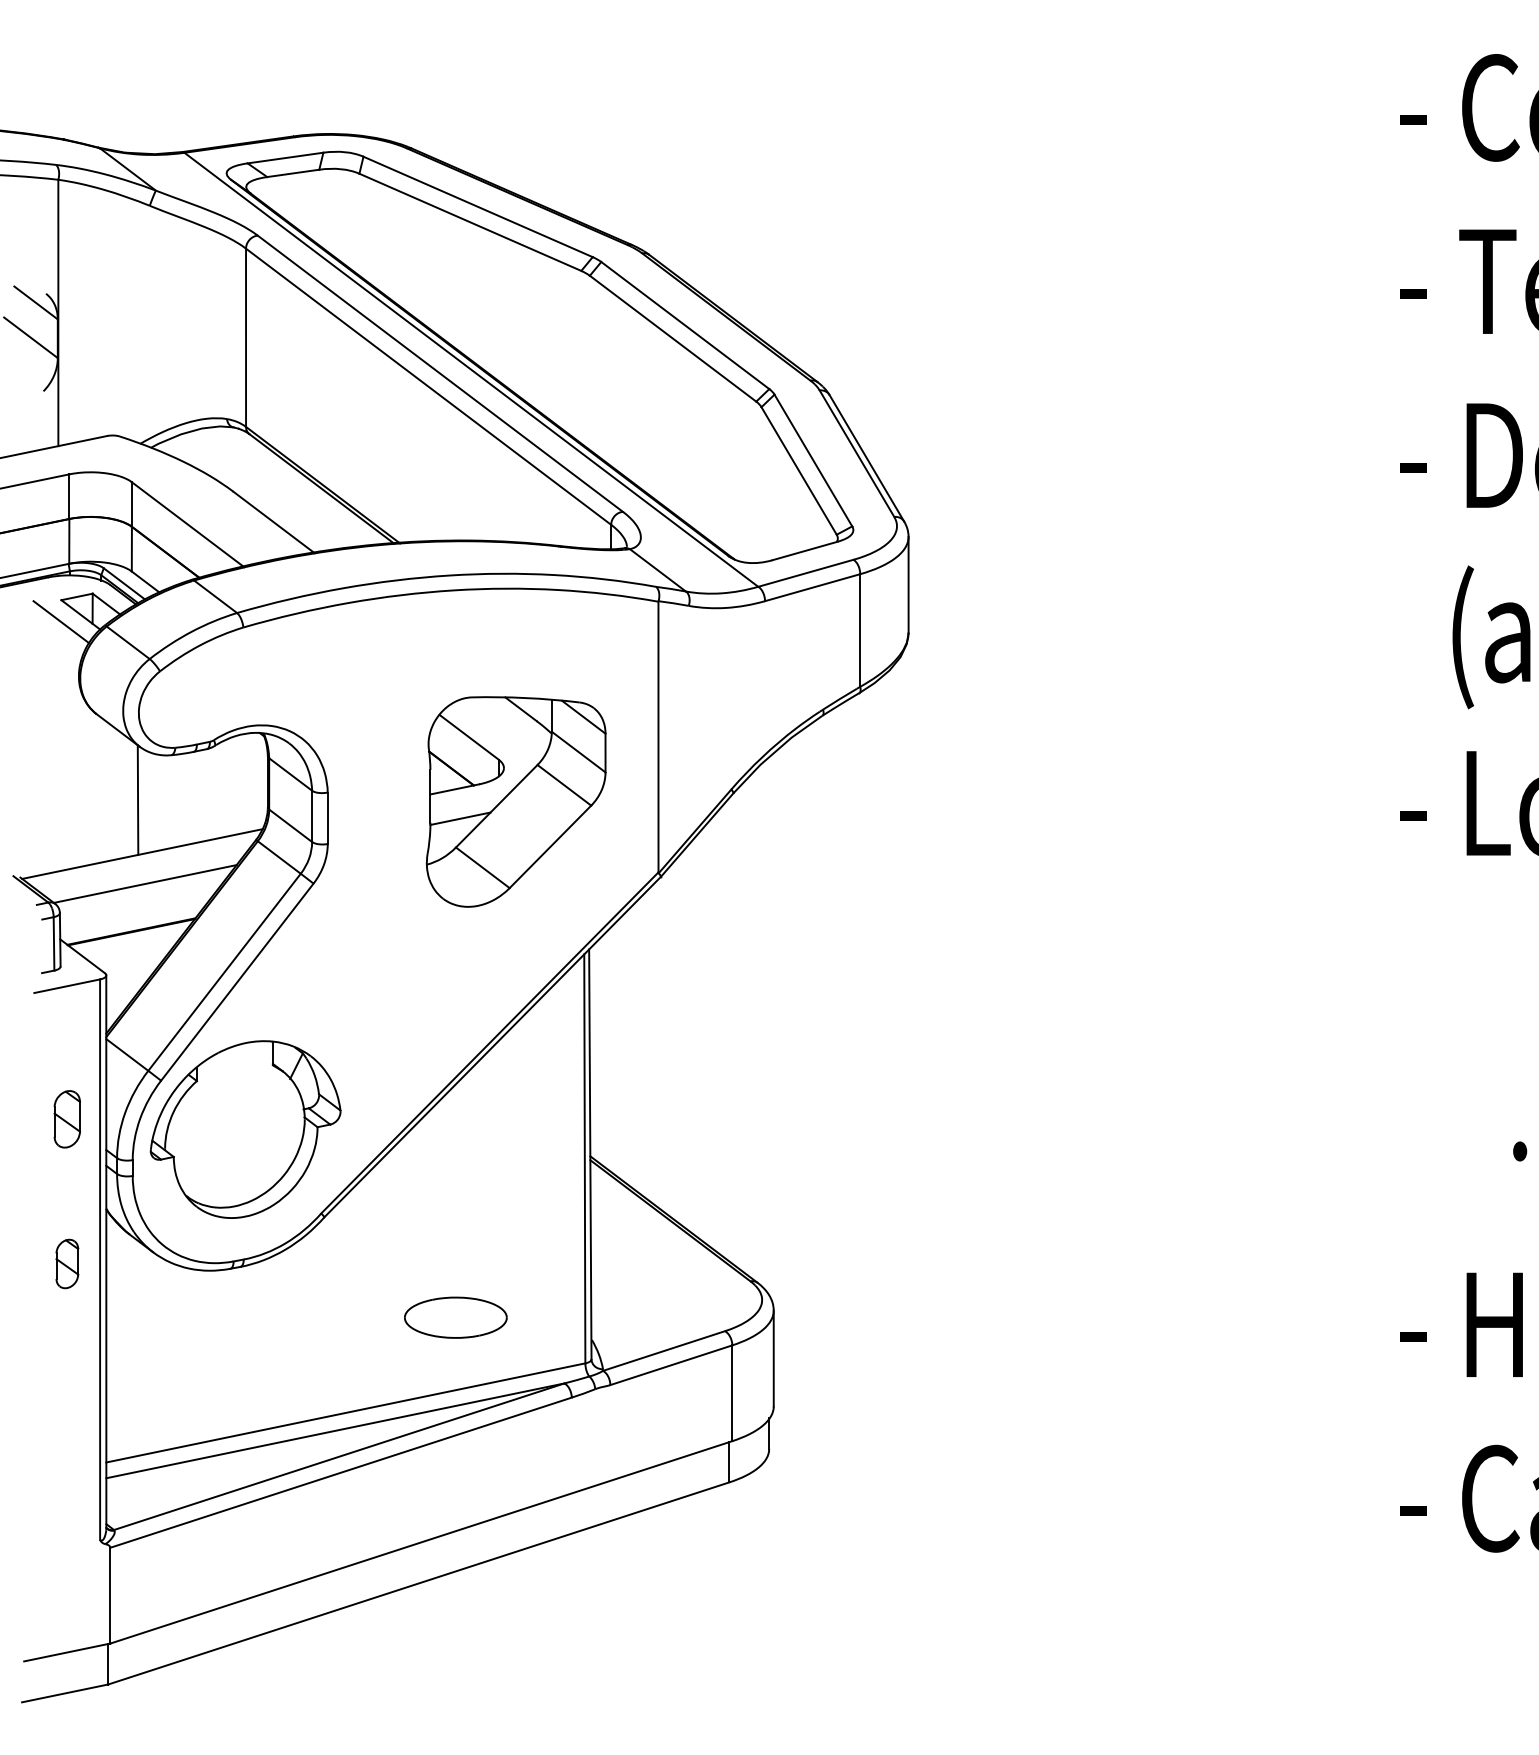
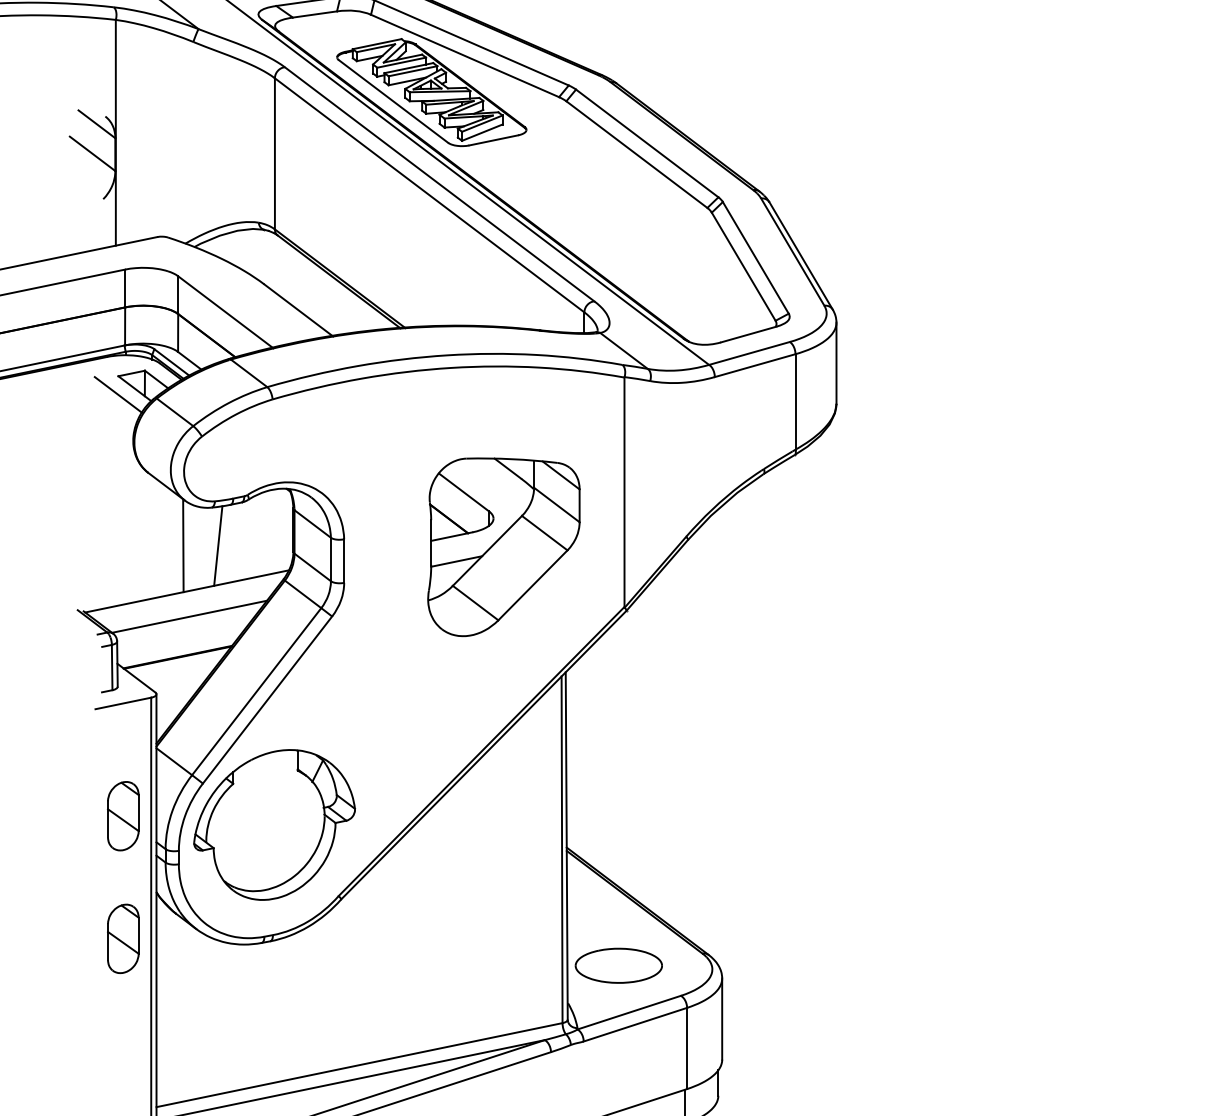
part: (430, 265) -> (431, 92), added
line: (179, 800) -> (218, 546), added
part: (67, 1119) -> (123, 816), size x1.43
part: (67, 1263) -> (123, 938), size x1.67
part: (455, 1317) -> (618, 965), moved

